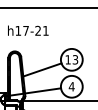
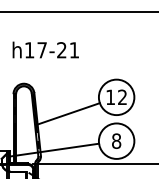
text: (75, 59) -> (122, 96), 13 -> 12
text: (71, 86) -> (116, 140), 4 -> 8

